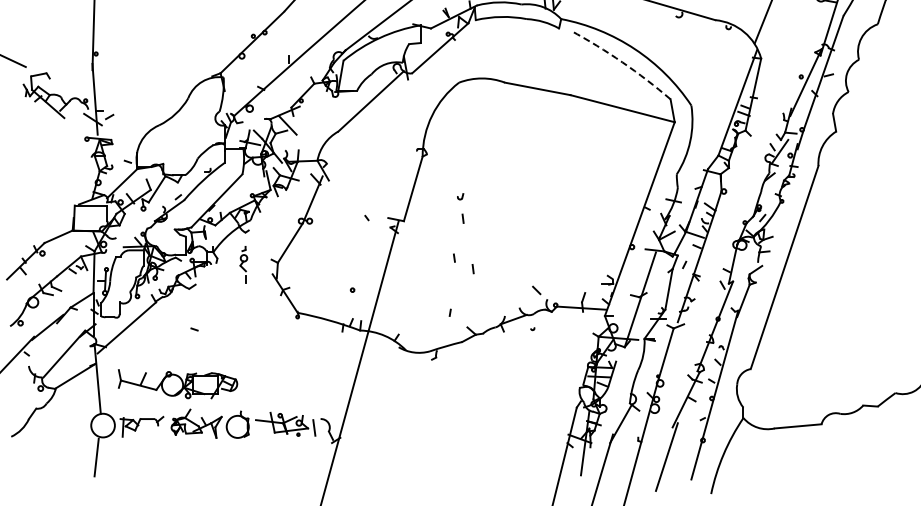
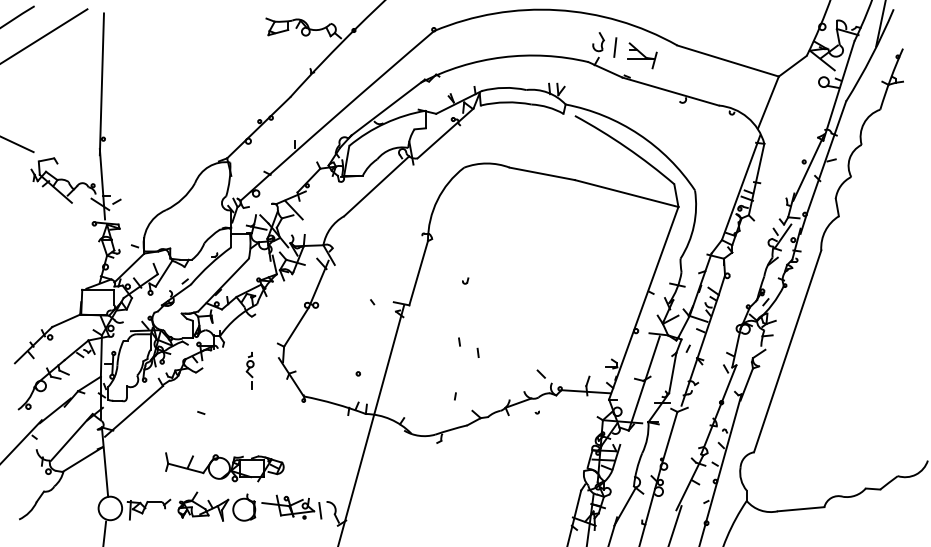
arc: (622, 62) -> (626, 147), dashed -> solid
line: (462, 218) -> (467, 302), removed
part: (243, 264) -> (249, 370), moved
part: (177, 384) -> (224, 467), moved

